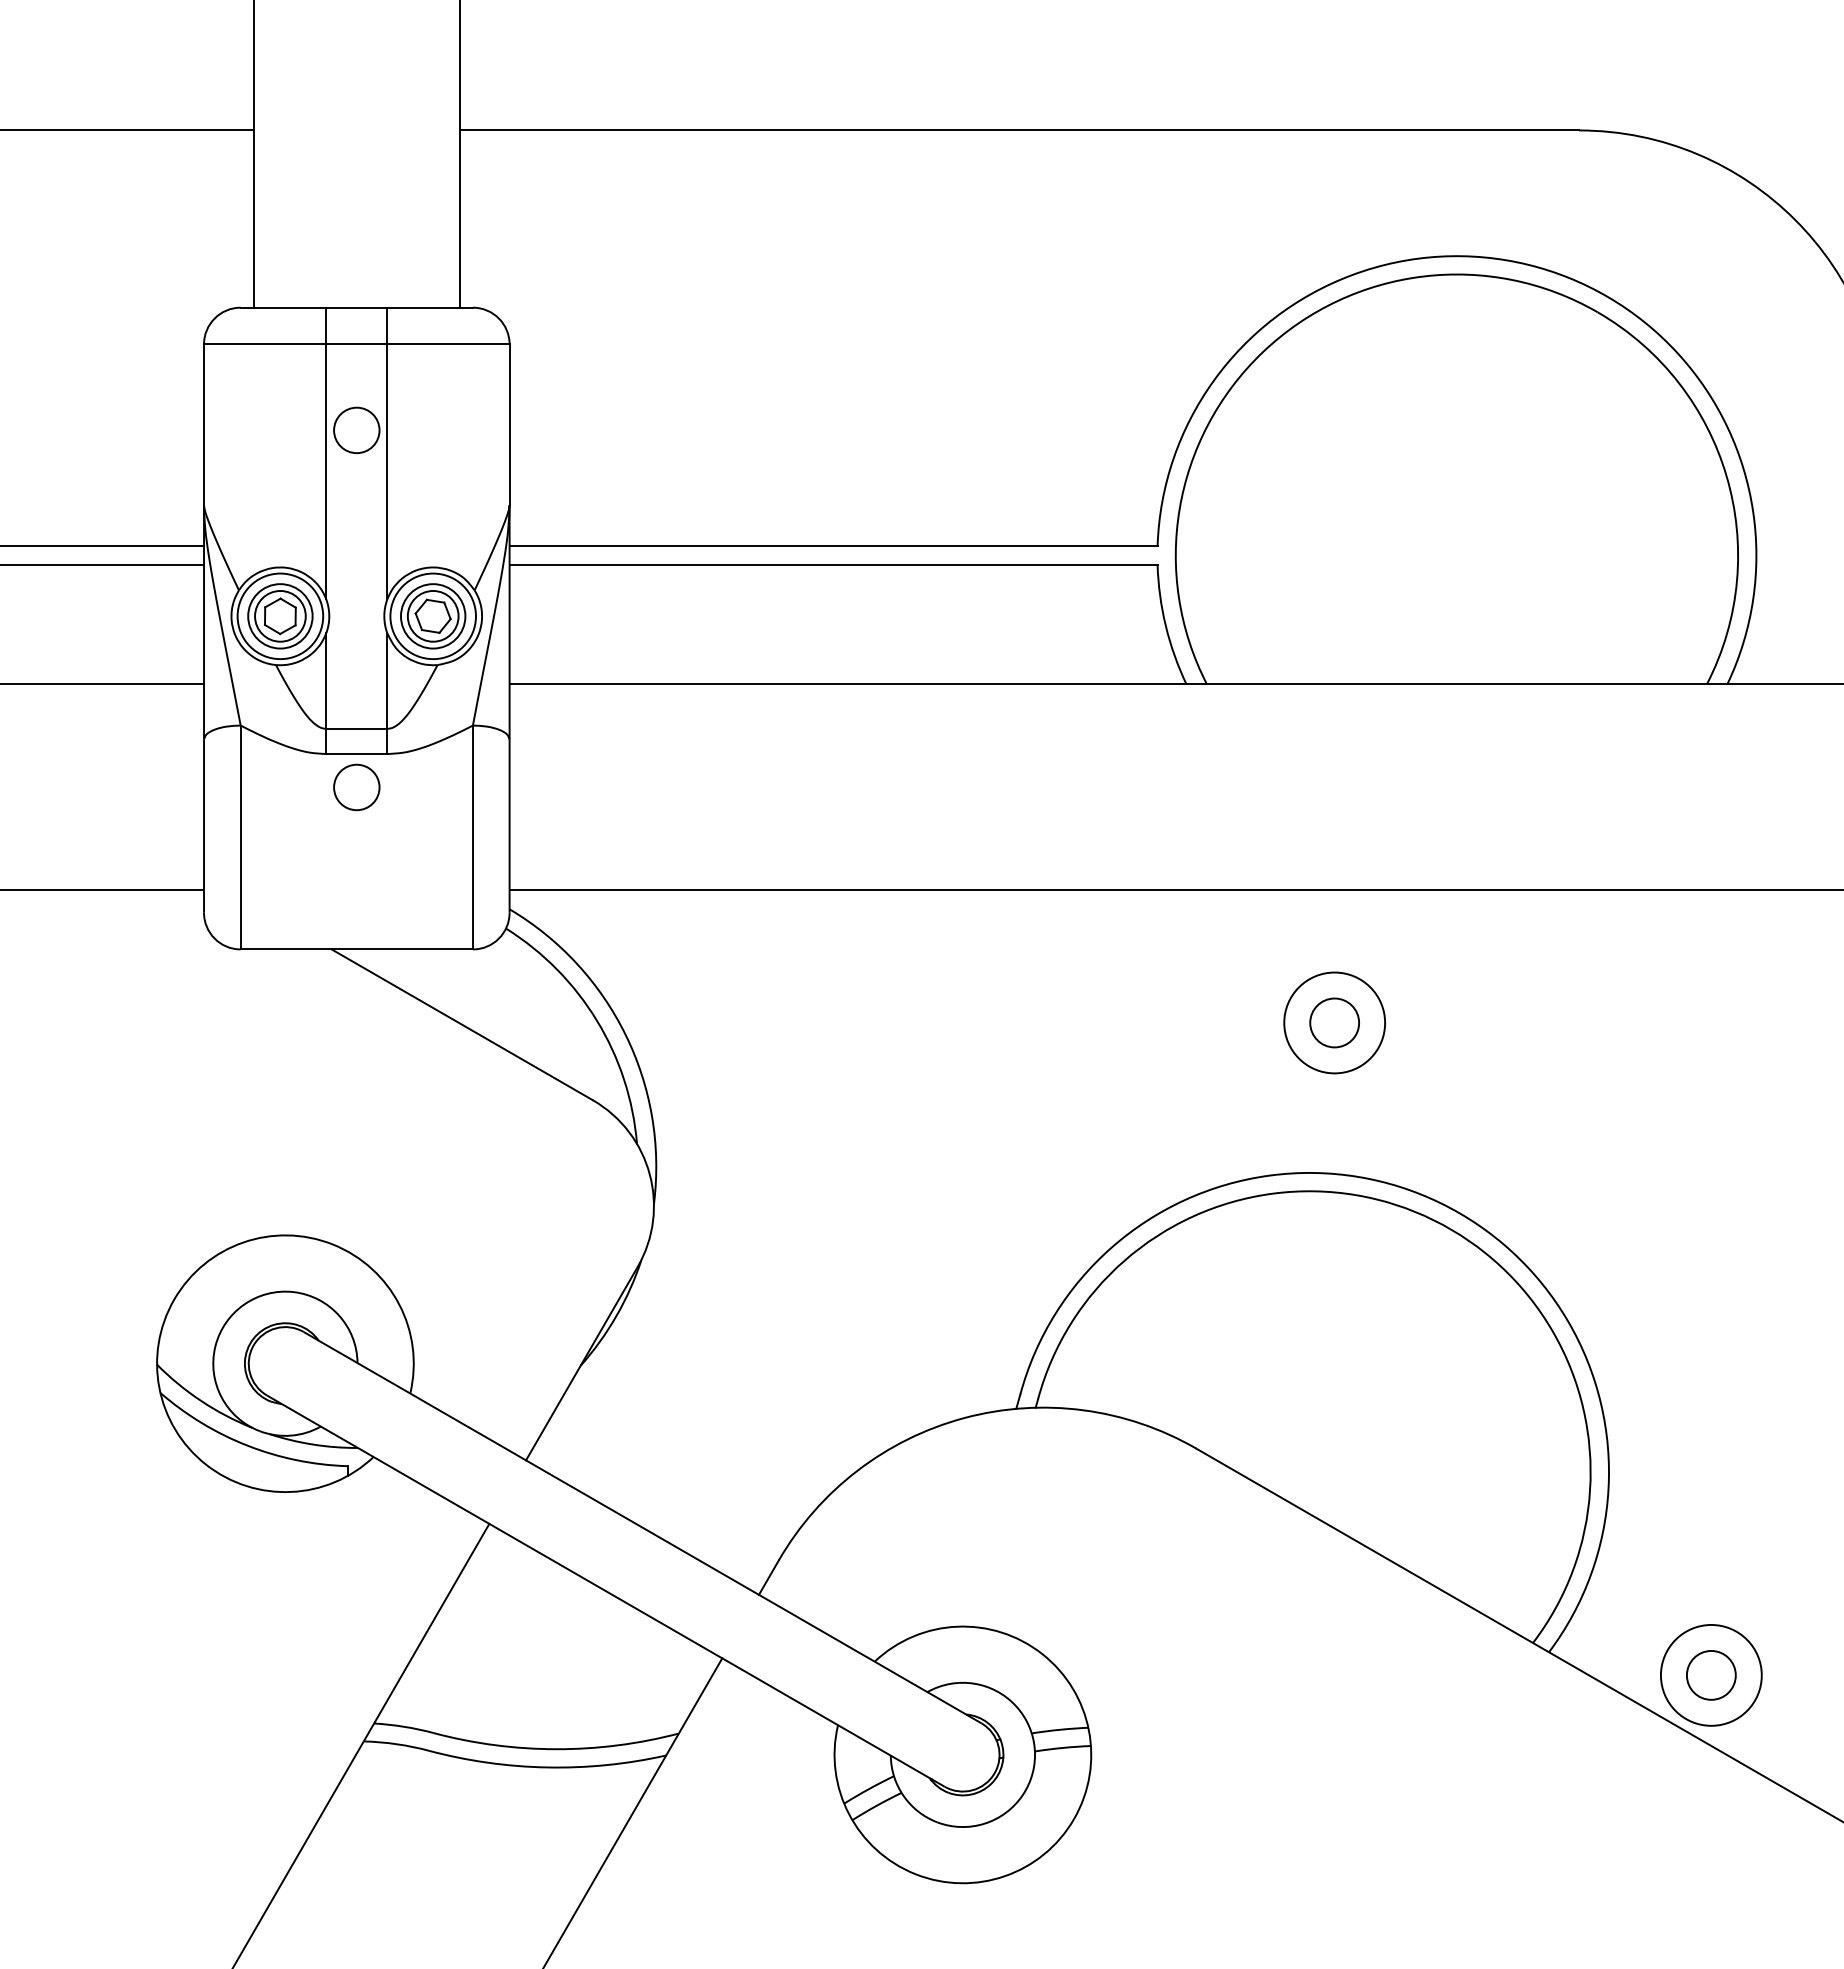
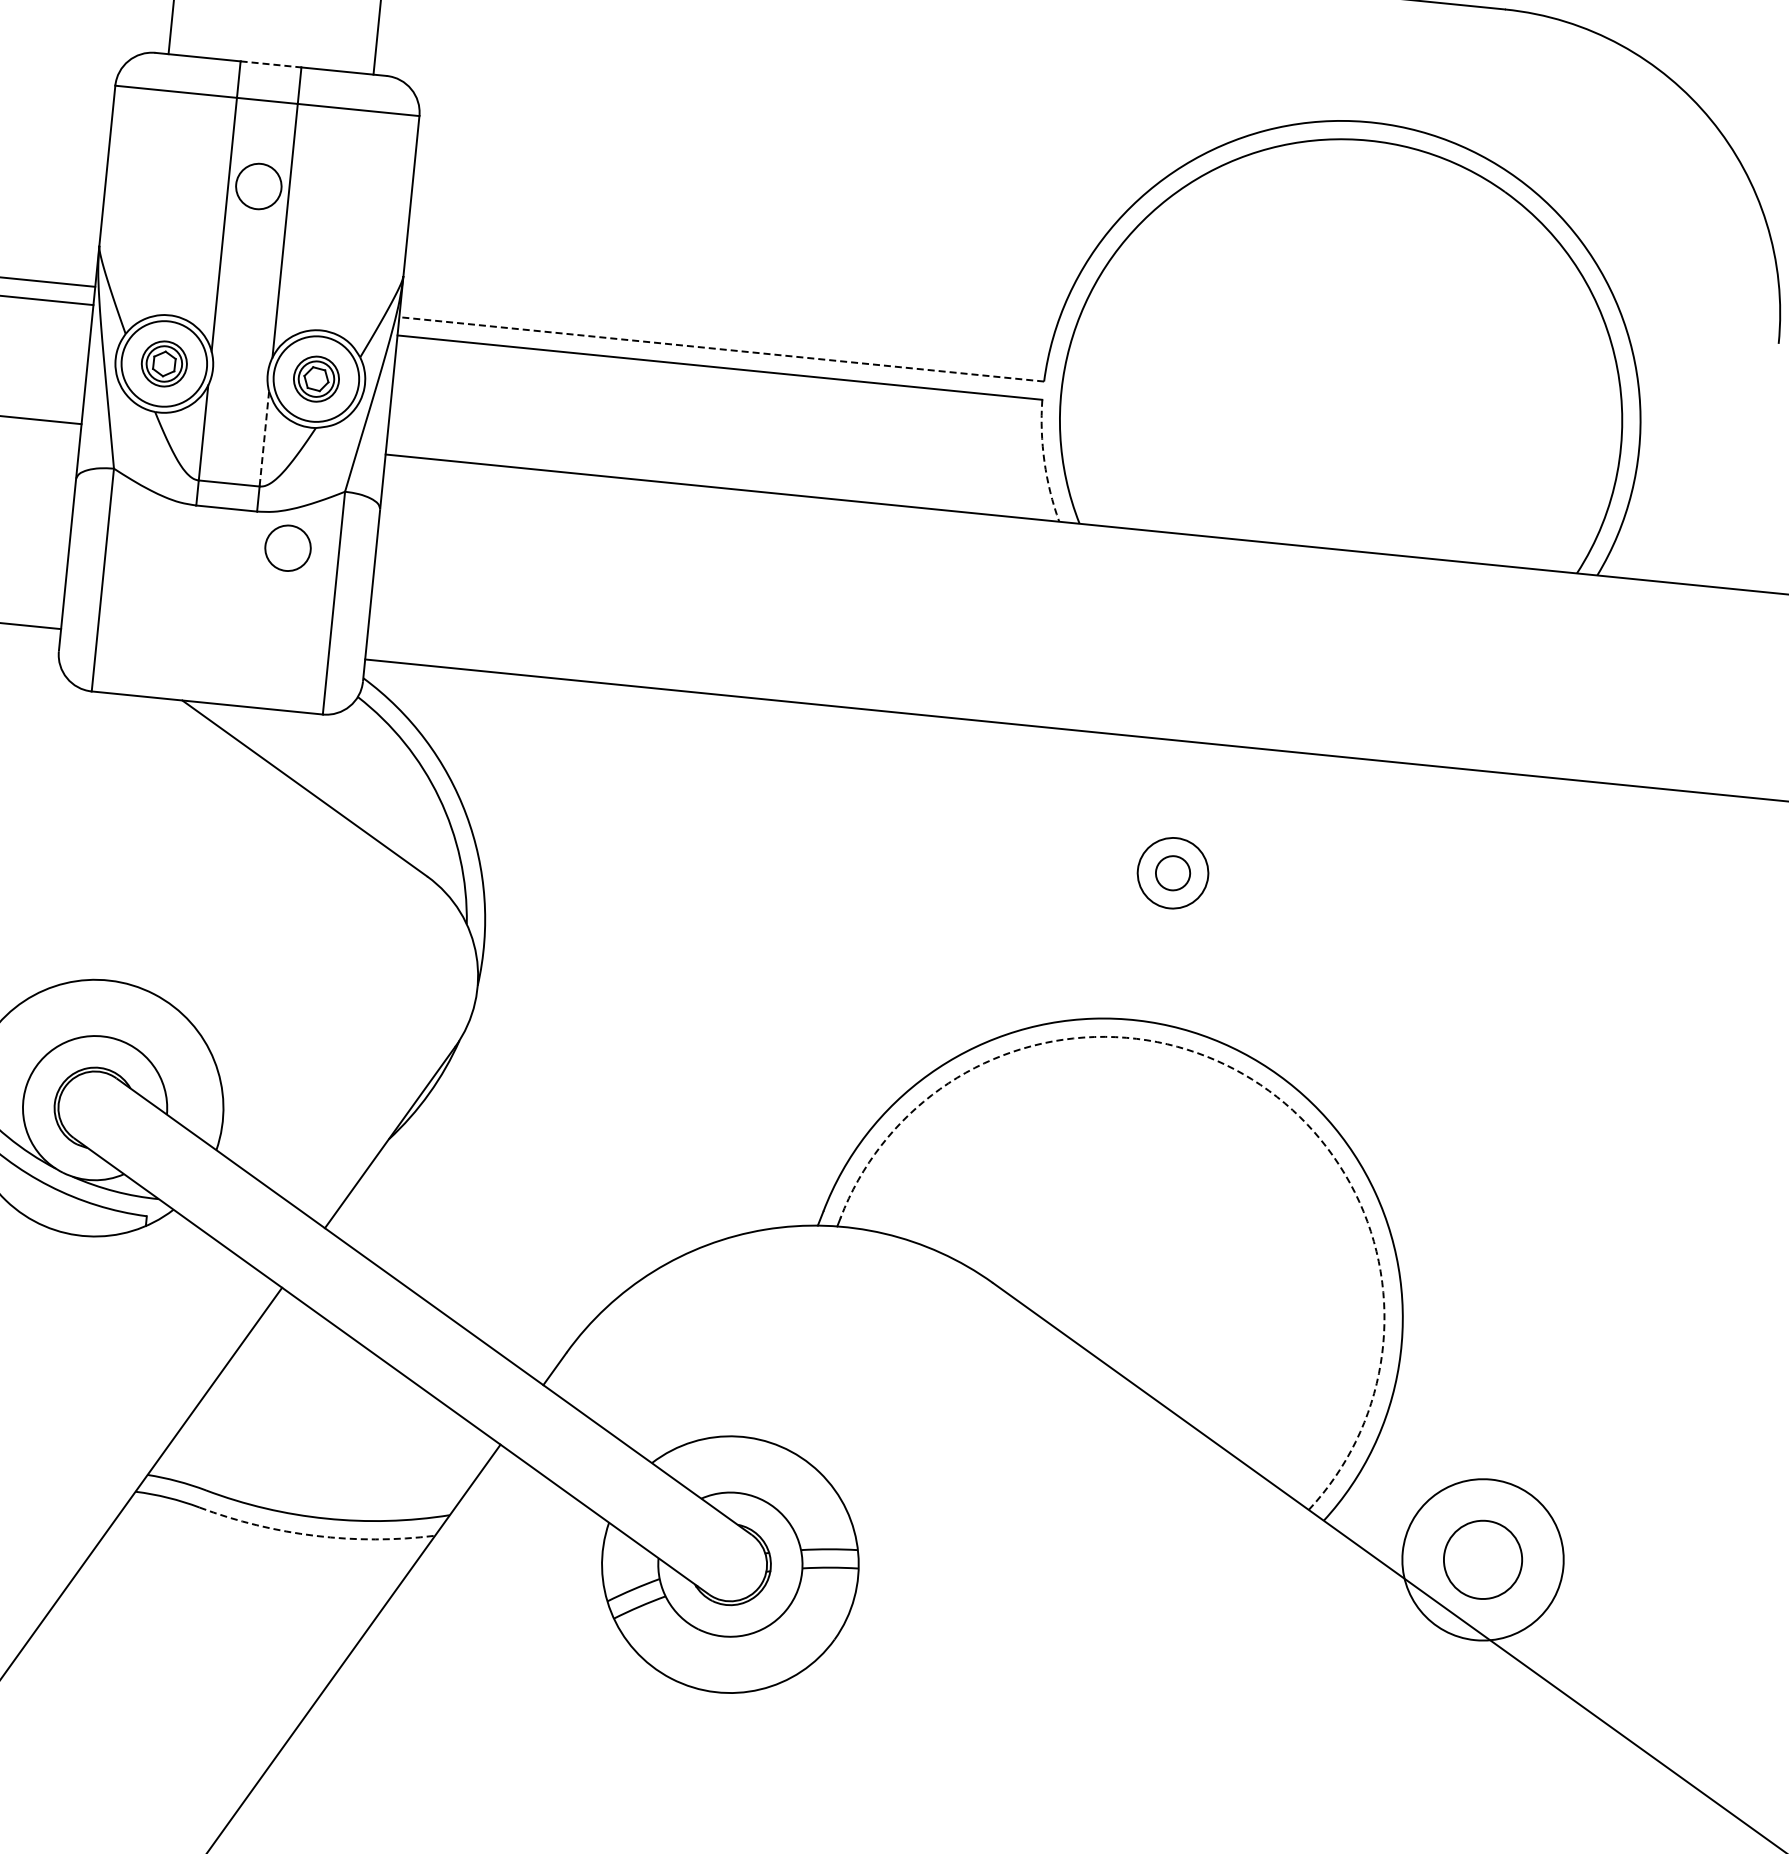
line: (356, 307) -> (270, 64), solid -> dashed
line: (833, 546) -> (721, 349), solid -> dashed
part: (280, 616) -> (164, 364), size x0.7
part: (433, 616) -> (316, 379), size x0.7
arc: (1165, 626) -> (1044, 461), solid -> dashed
line: (387, 681) -> (264, 439), solid -> dashed
circle: (356, 787) -> (287, 548), moved
circle: (1334, 1022) -> (1172, 872), size x0.7
circle: (1334, 1022) -> (1172, 872), size x0.7
arc: (1433, 1220) -> (1251, 1079), solid -> dashed
circle: (1710, 1674) -> (1482, 1558), size x1.6
circle: (1710, 1674) -> (1482, 1558), size x1.6
arc: (547, 1767) -> (315, 1535), solid -> dashed

